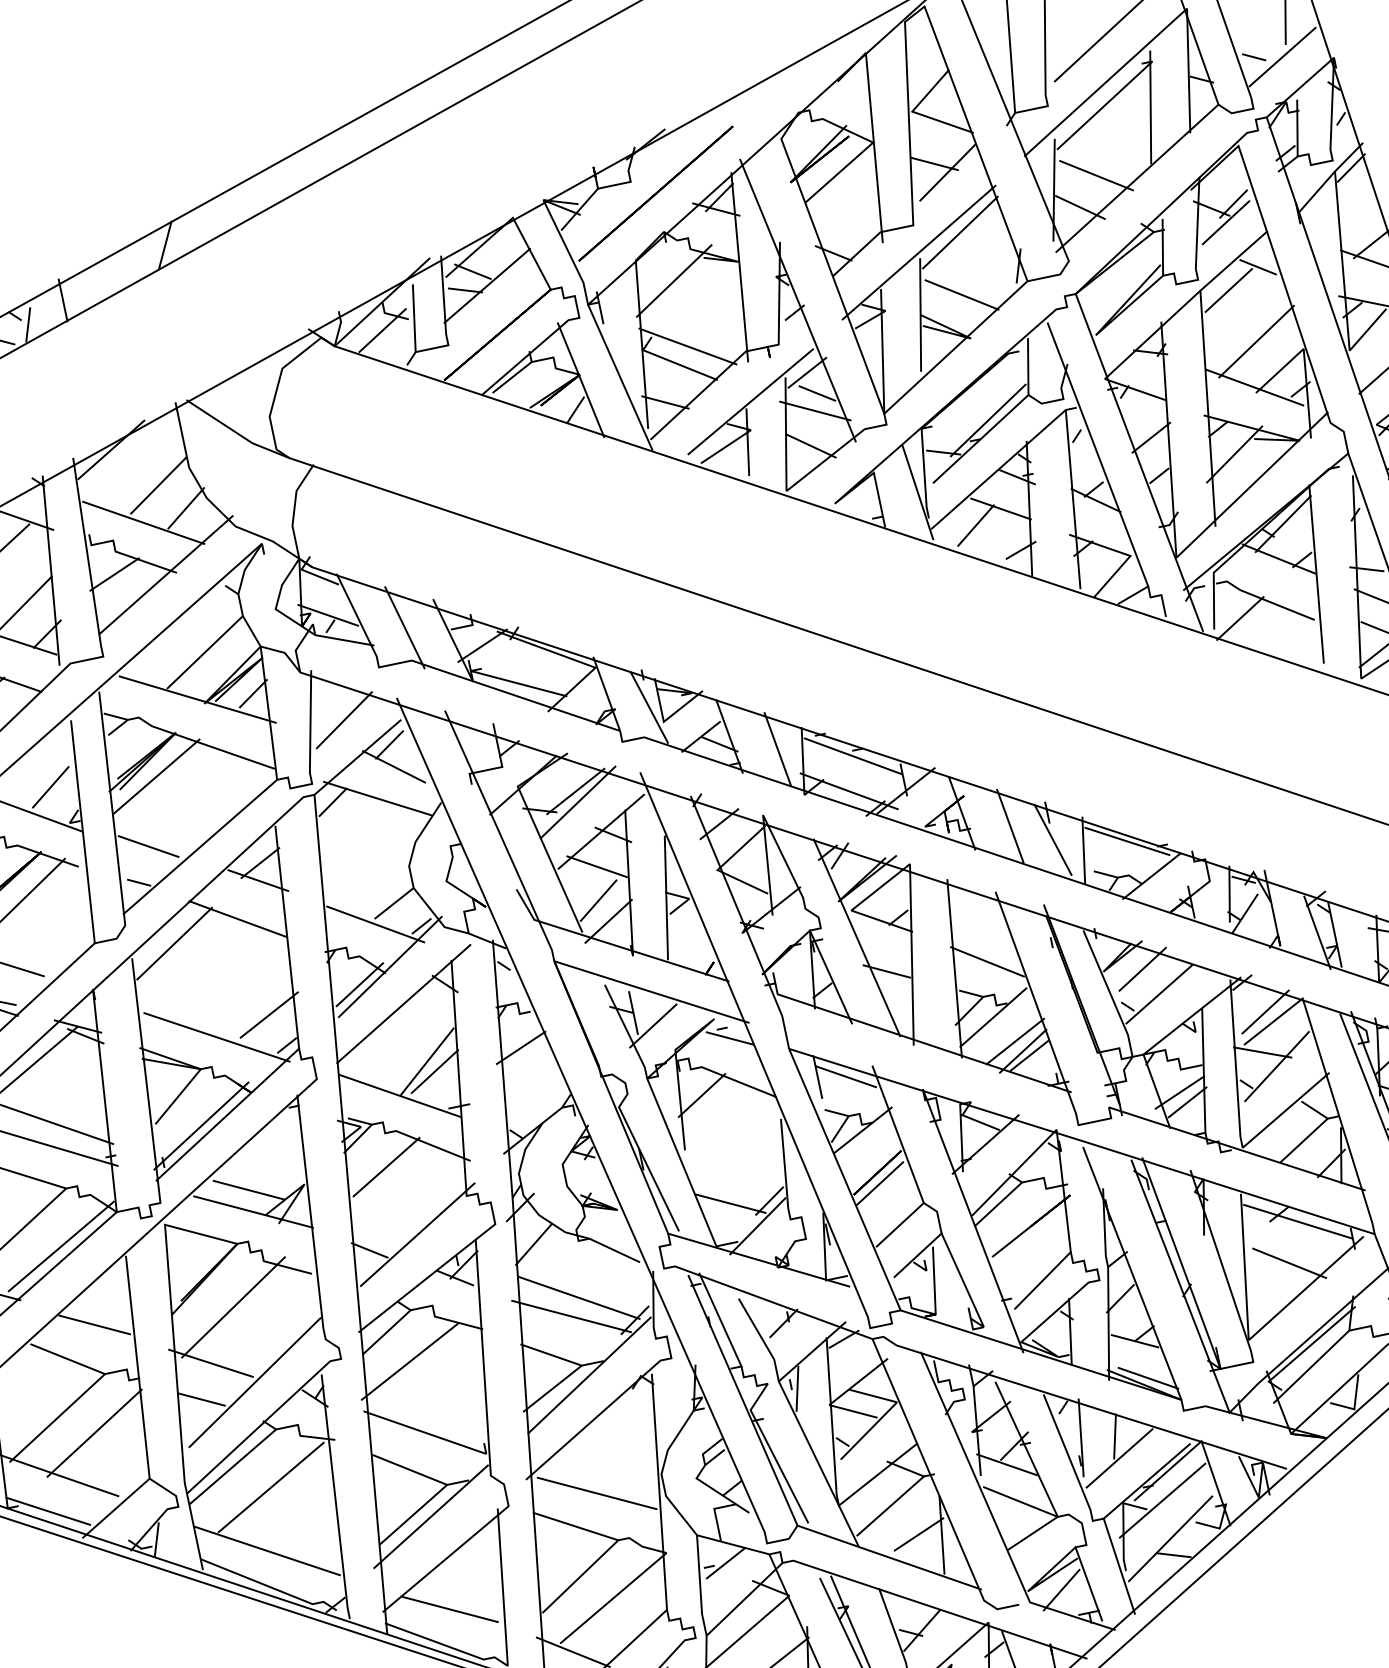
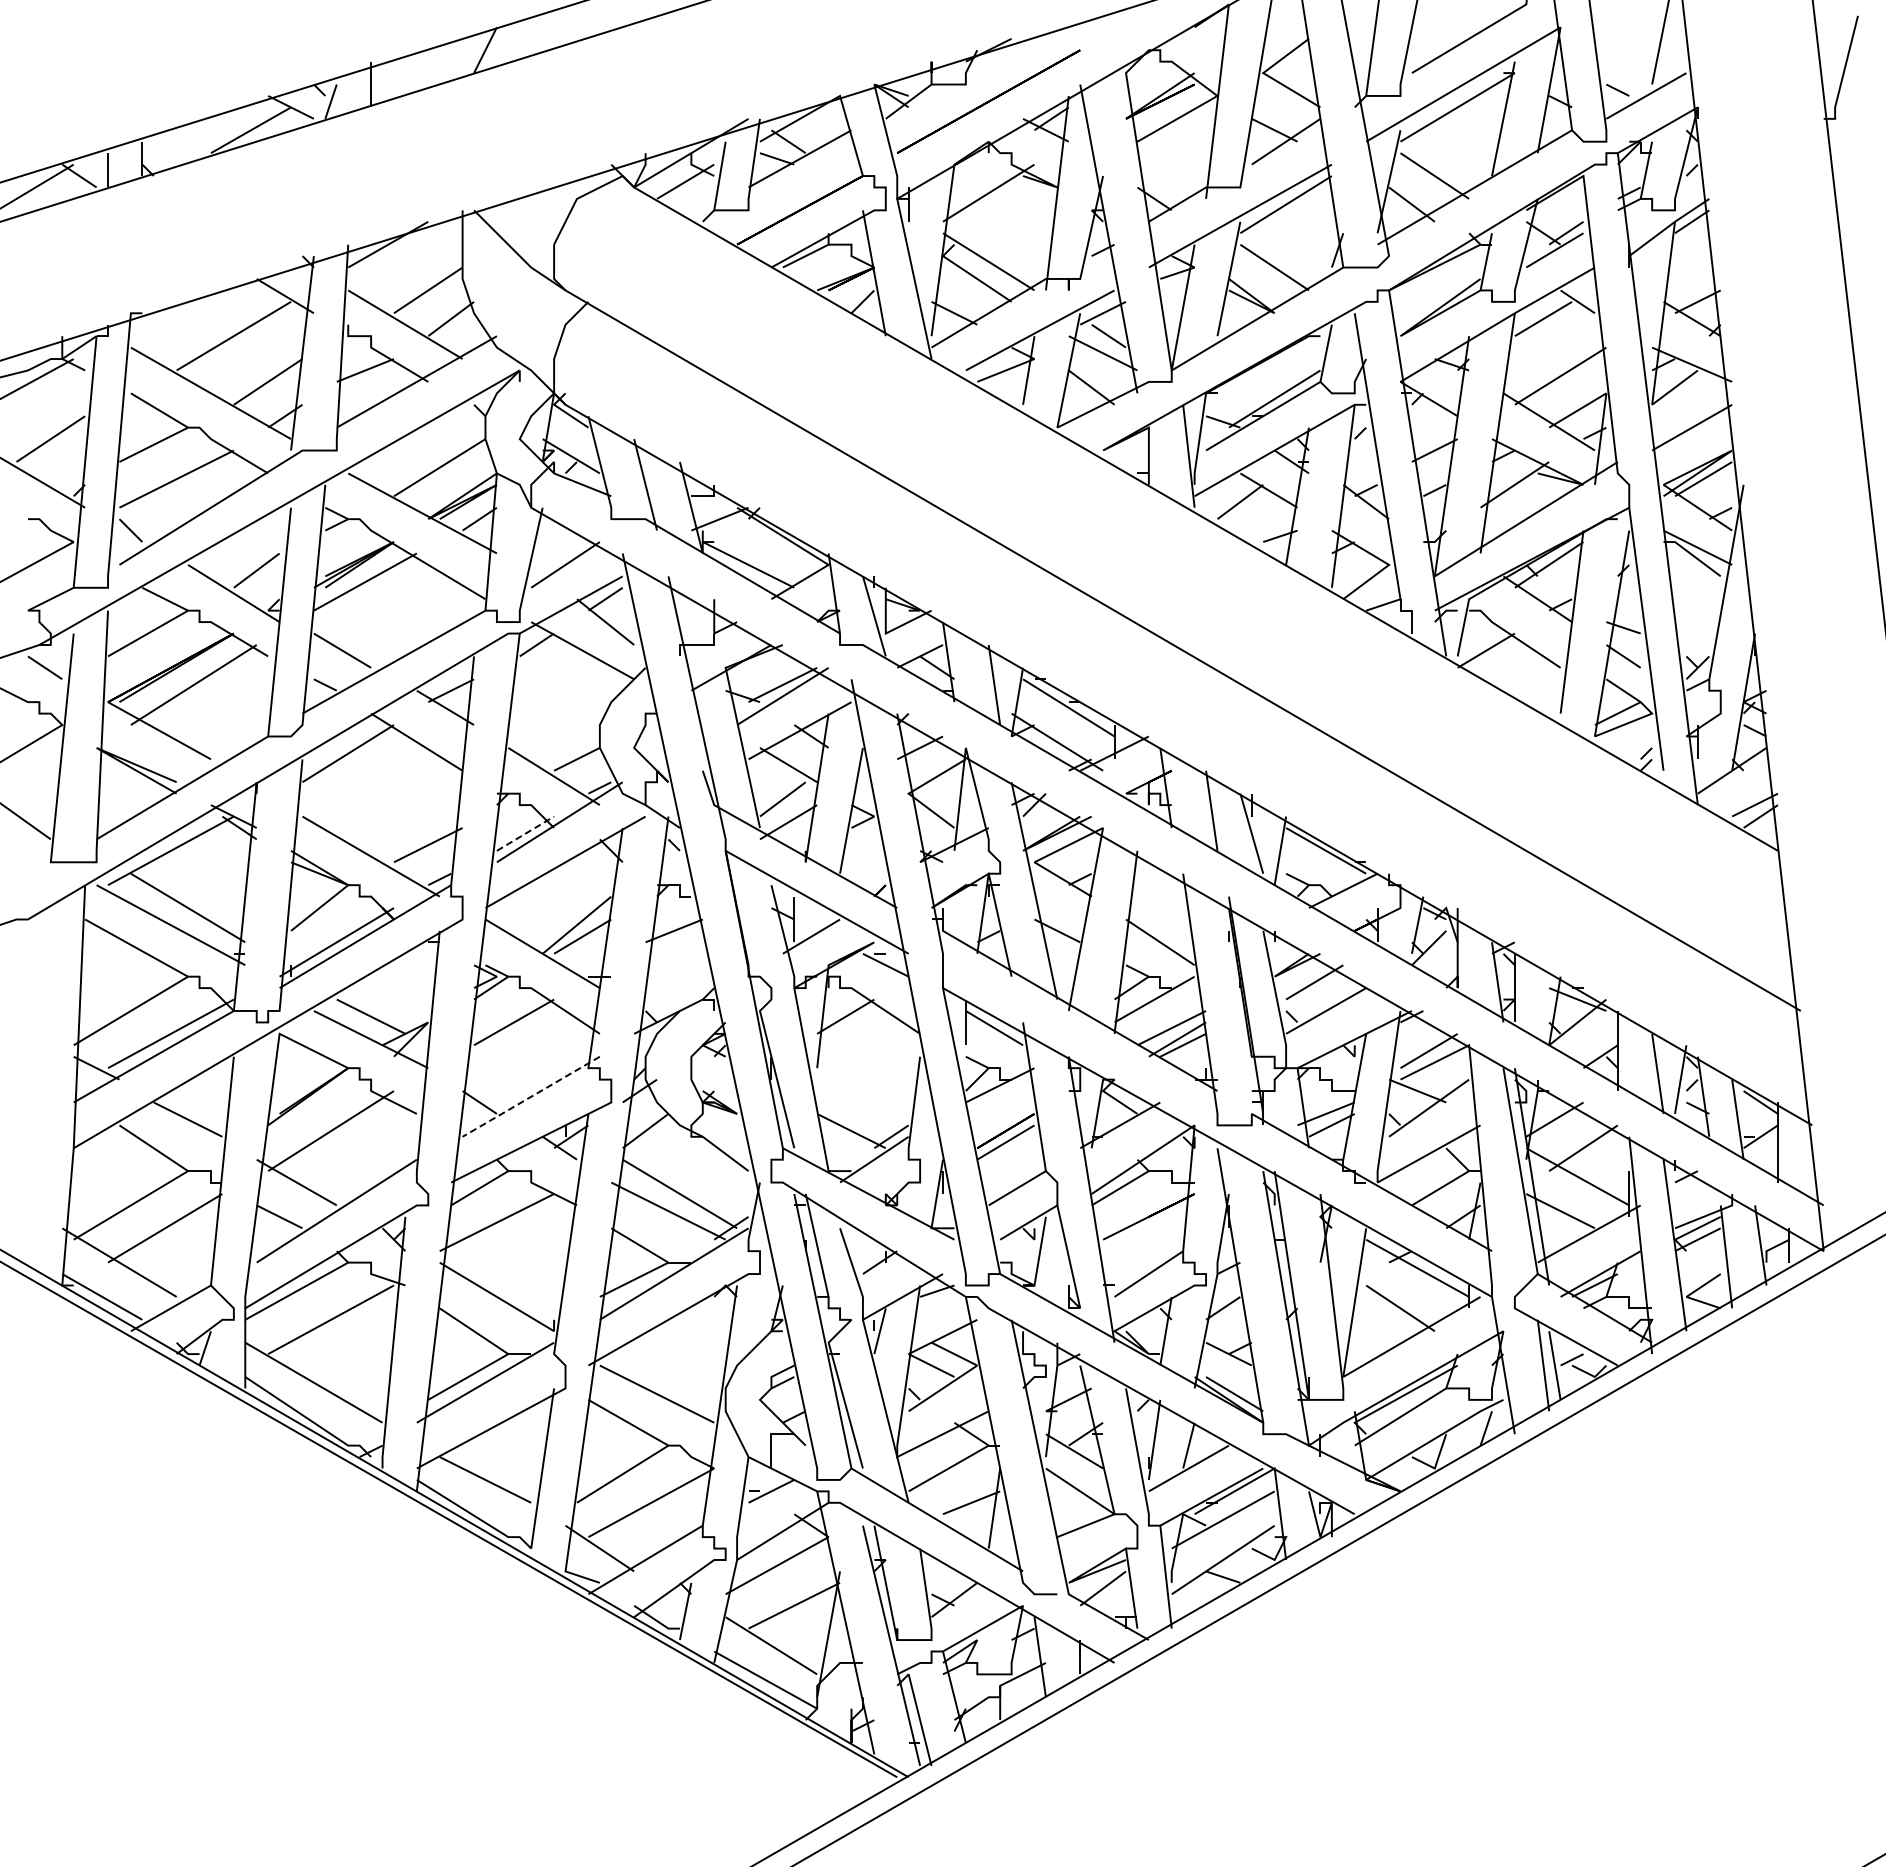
line: (359, 984) -> (525, 833), solid -> dashed
line: (417, 1235) -> (530, 1097), solid -> dashed

